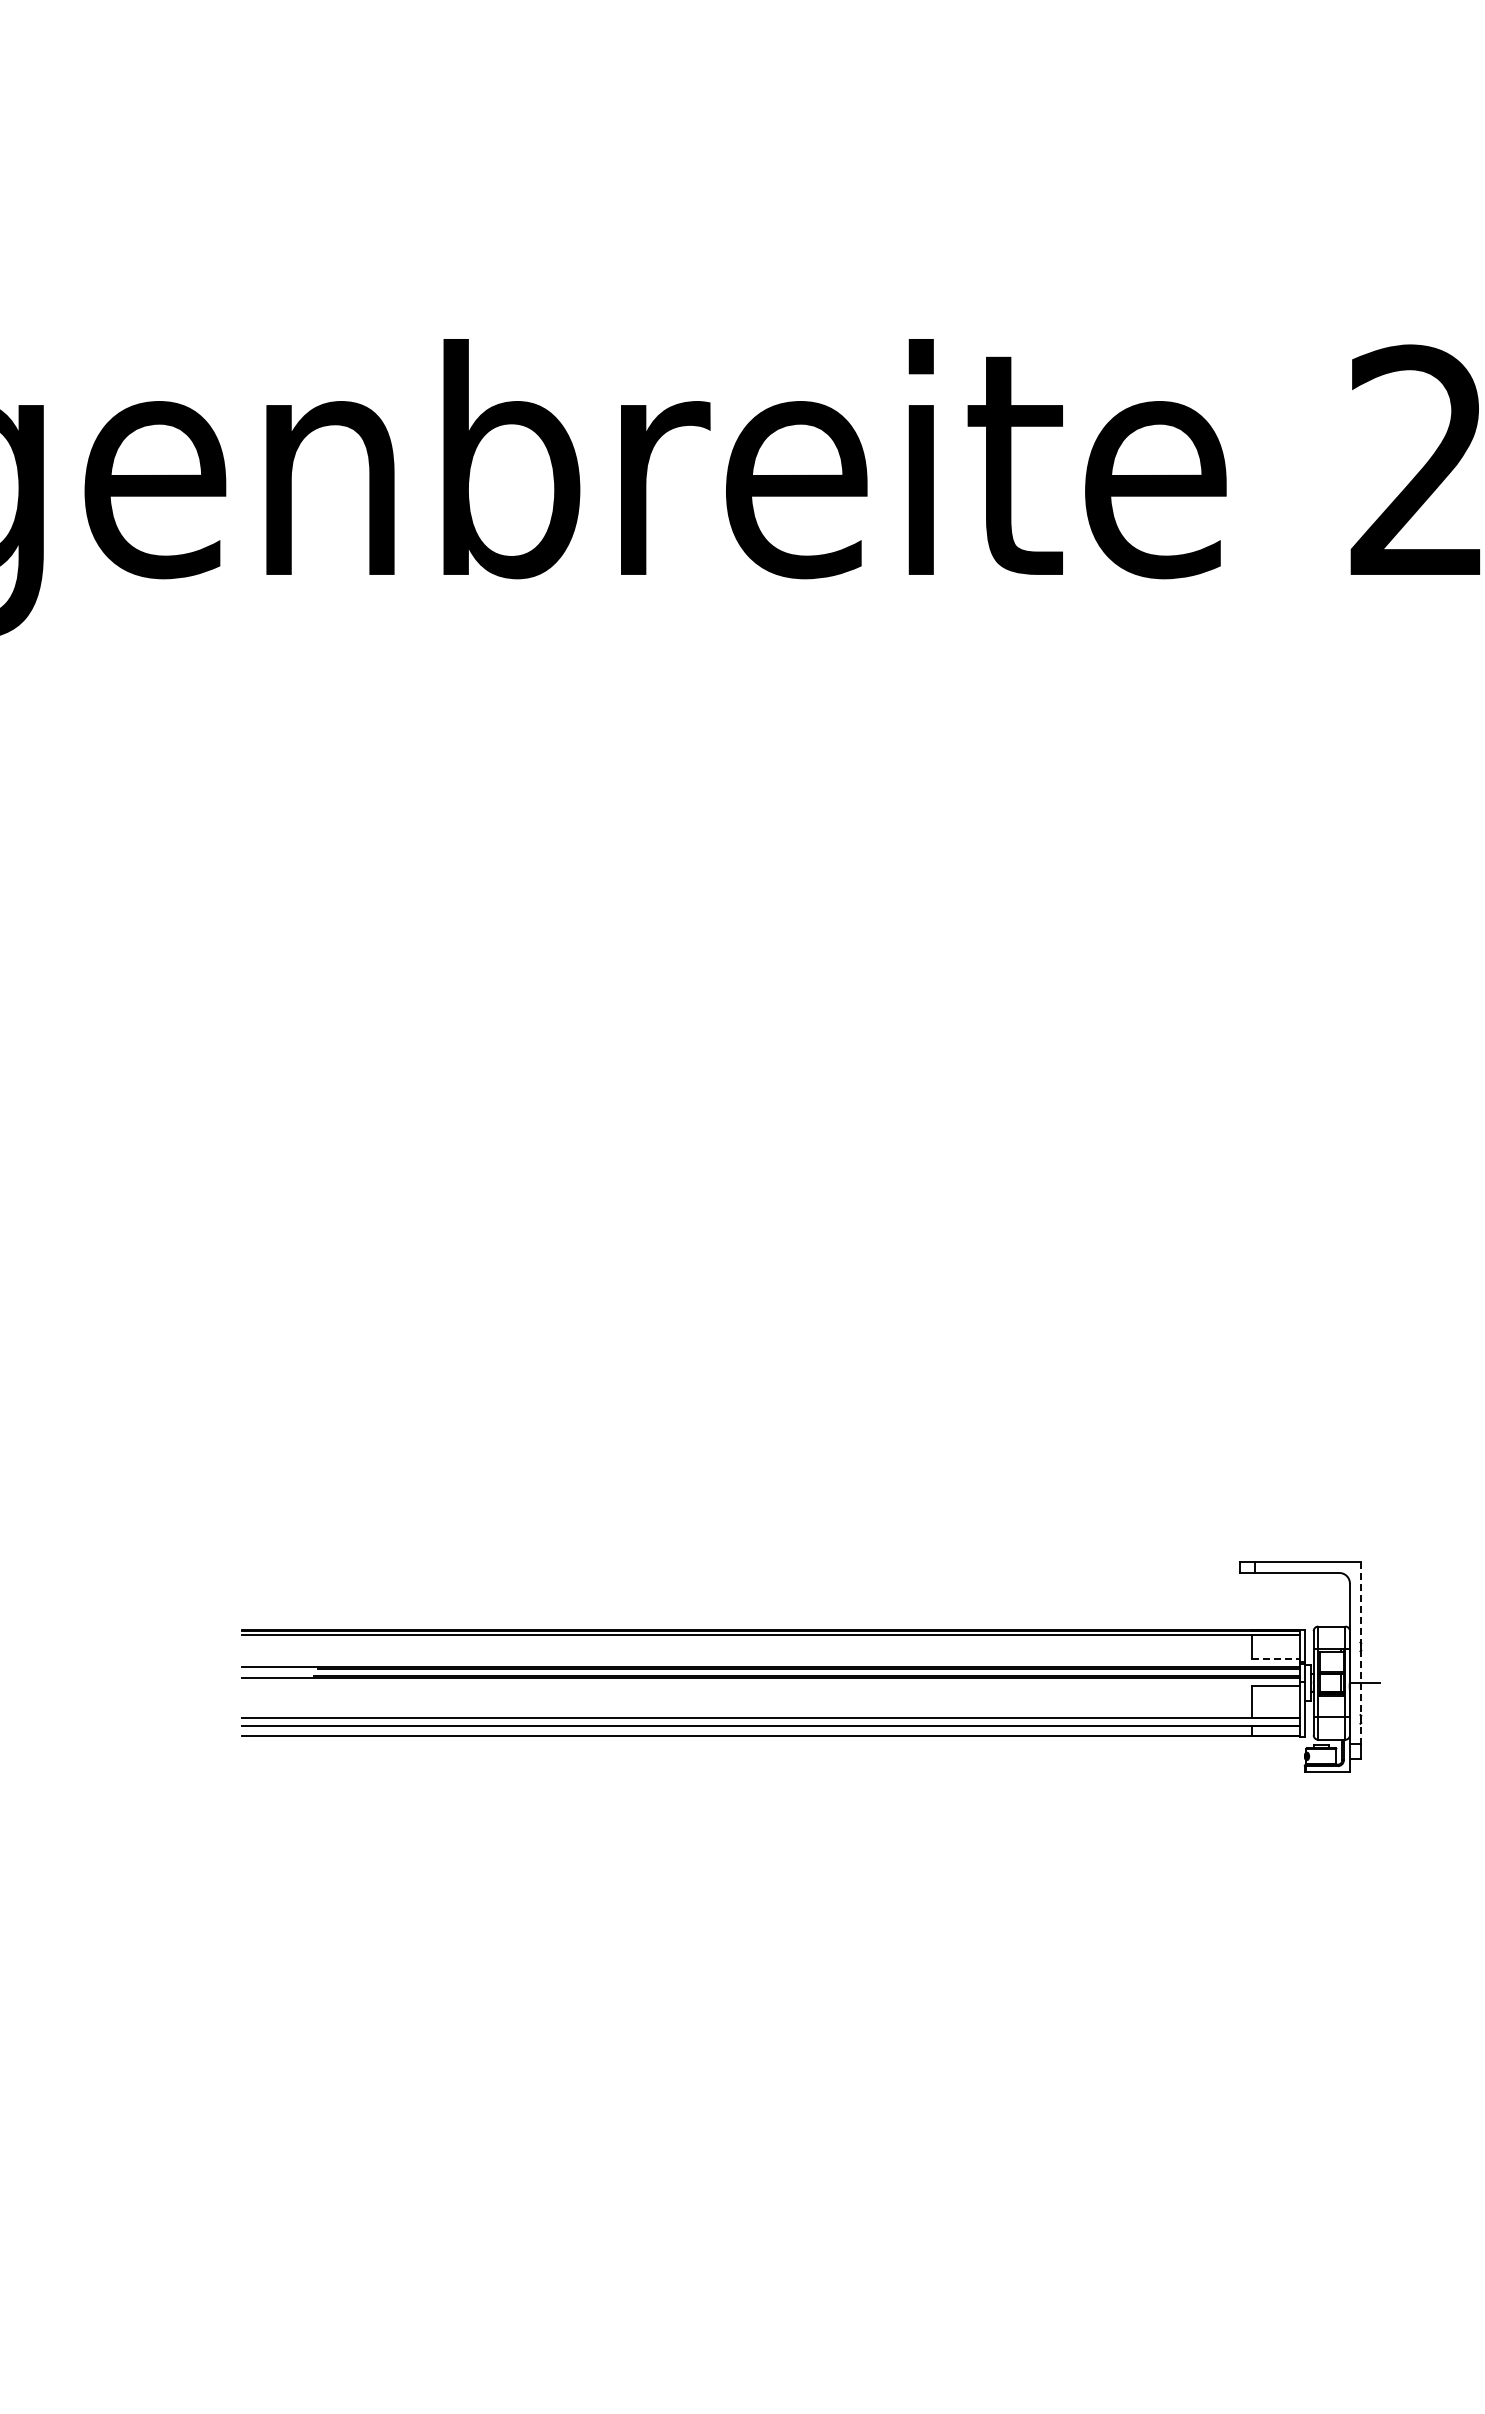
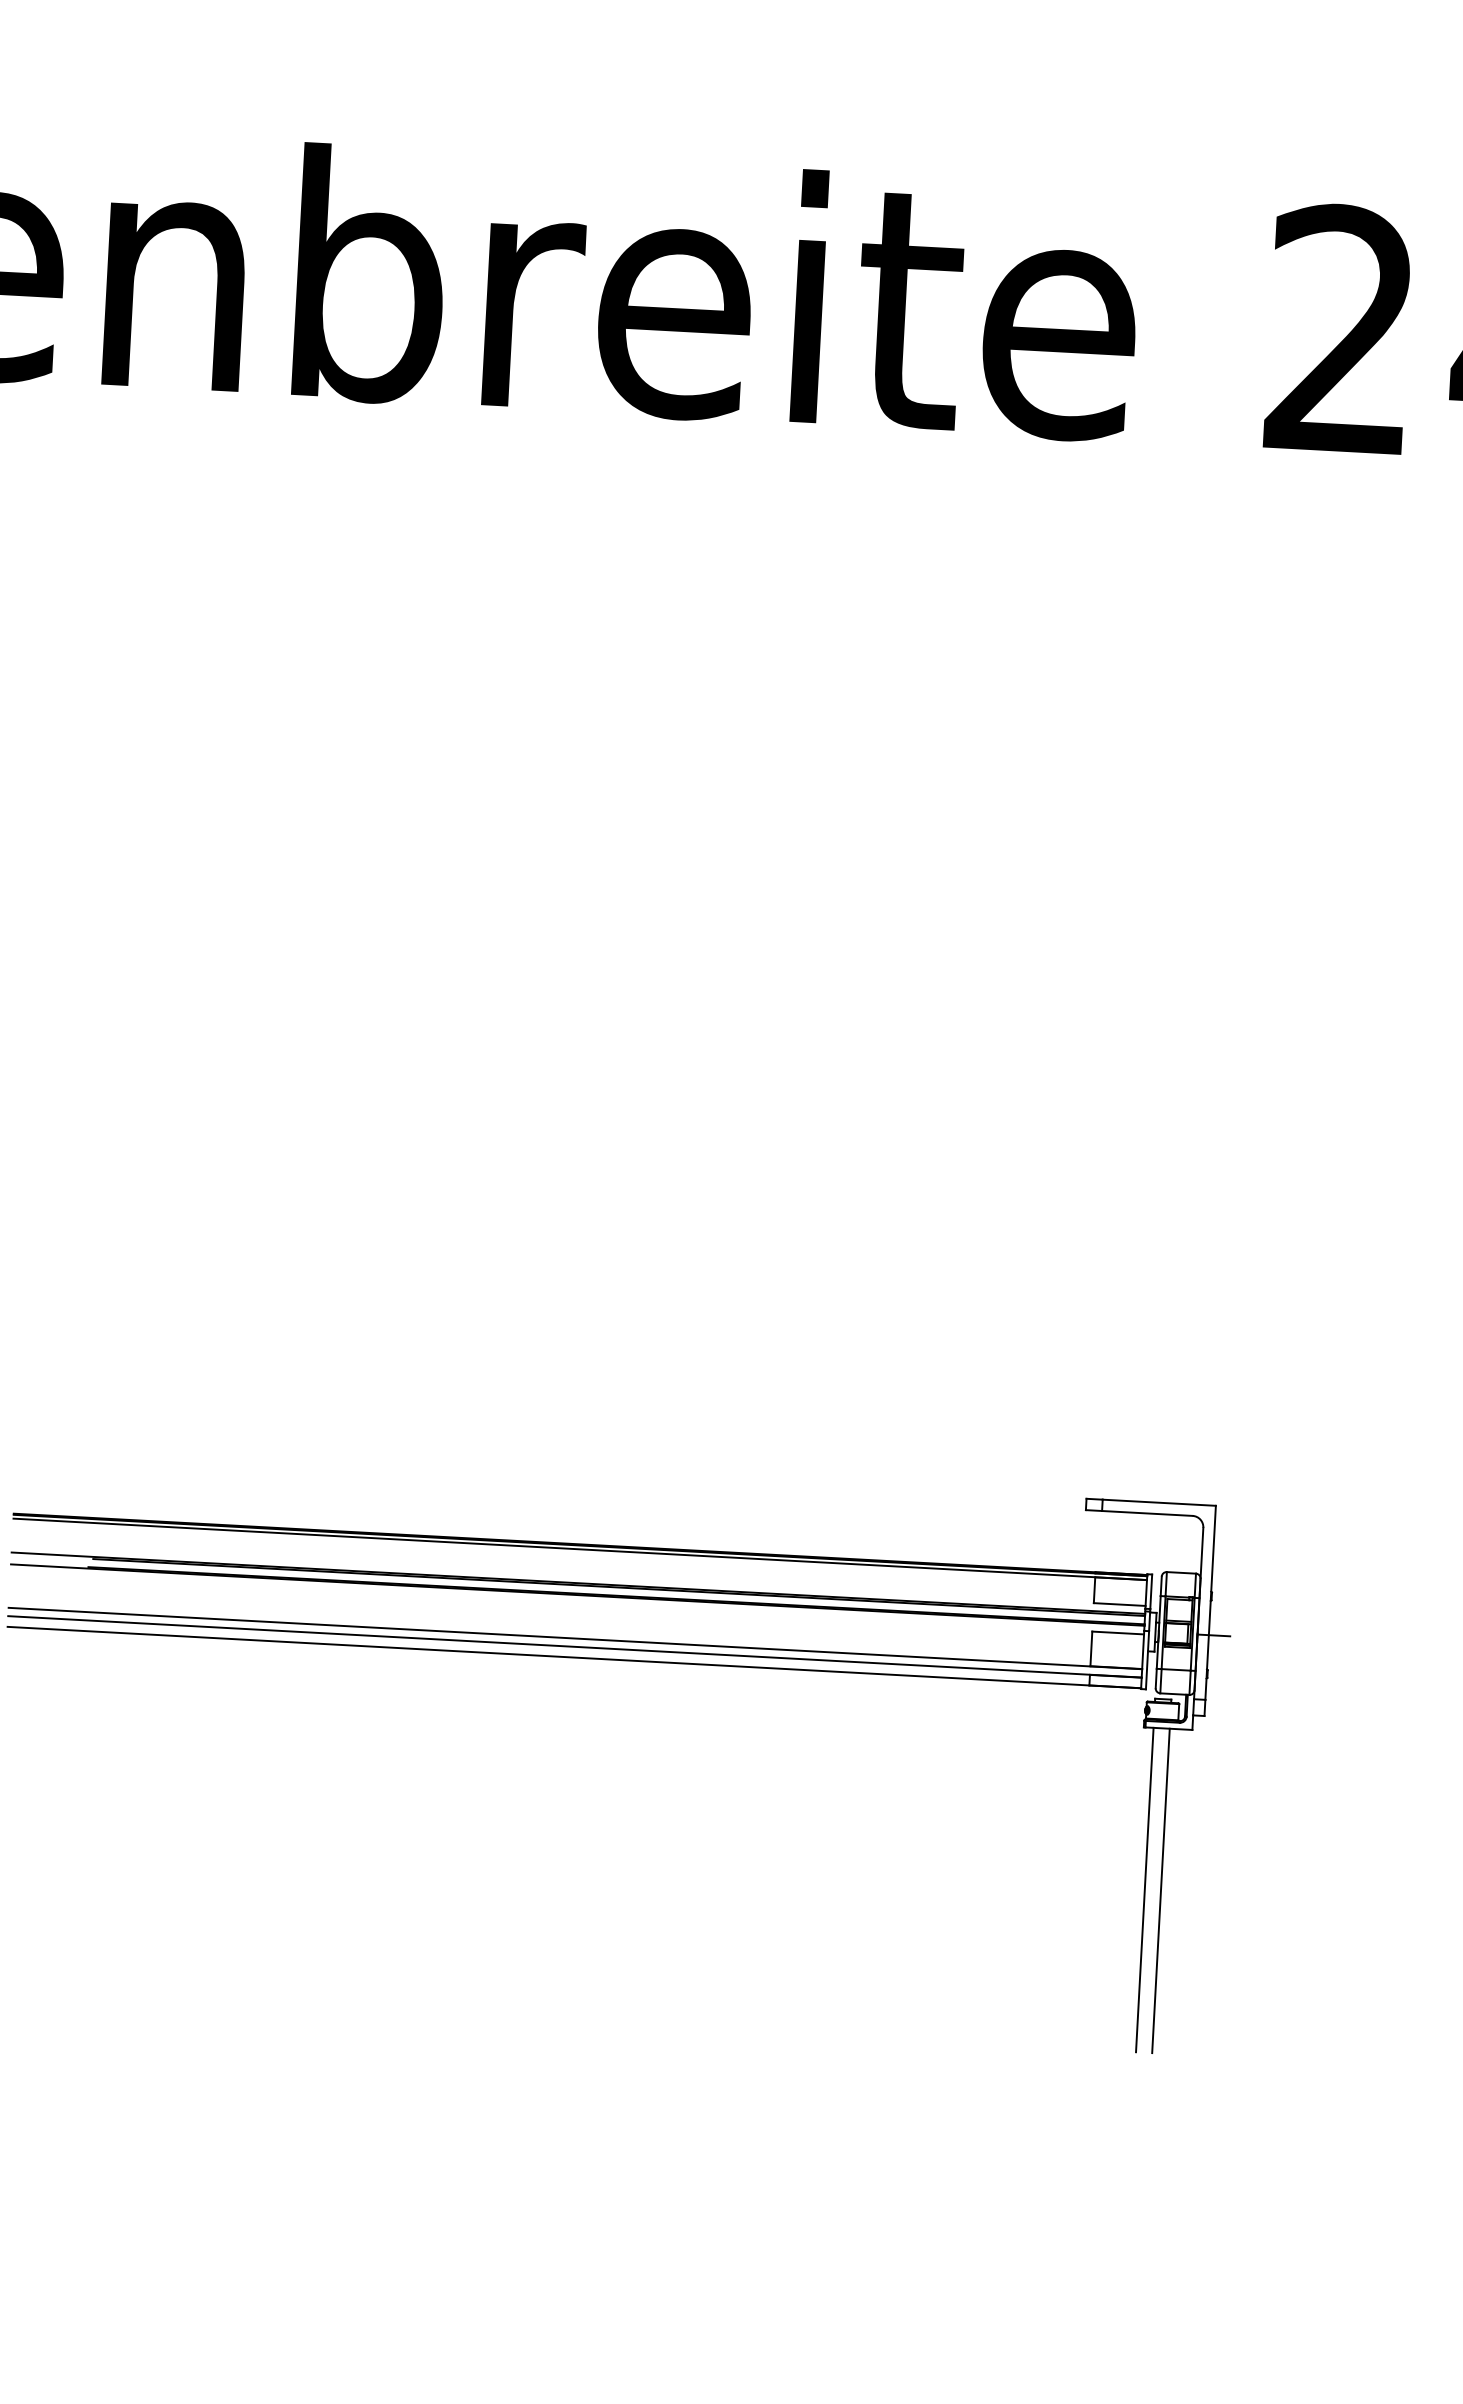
line: (1360, 1652) -> (1210, 1602), dashed -> solid
line: (1276, 1659) -> (1120, 1604), dashed -> solid
line: (1313, 1923) -> (1144, 1889), added
line: (1328, 1923) -> (1160, 1890), added

